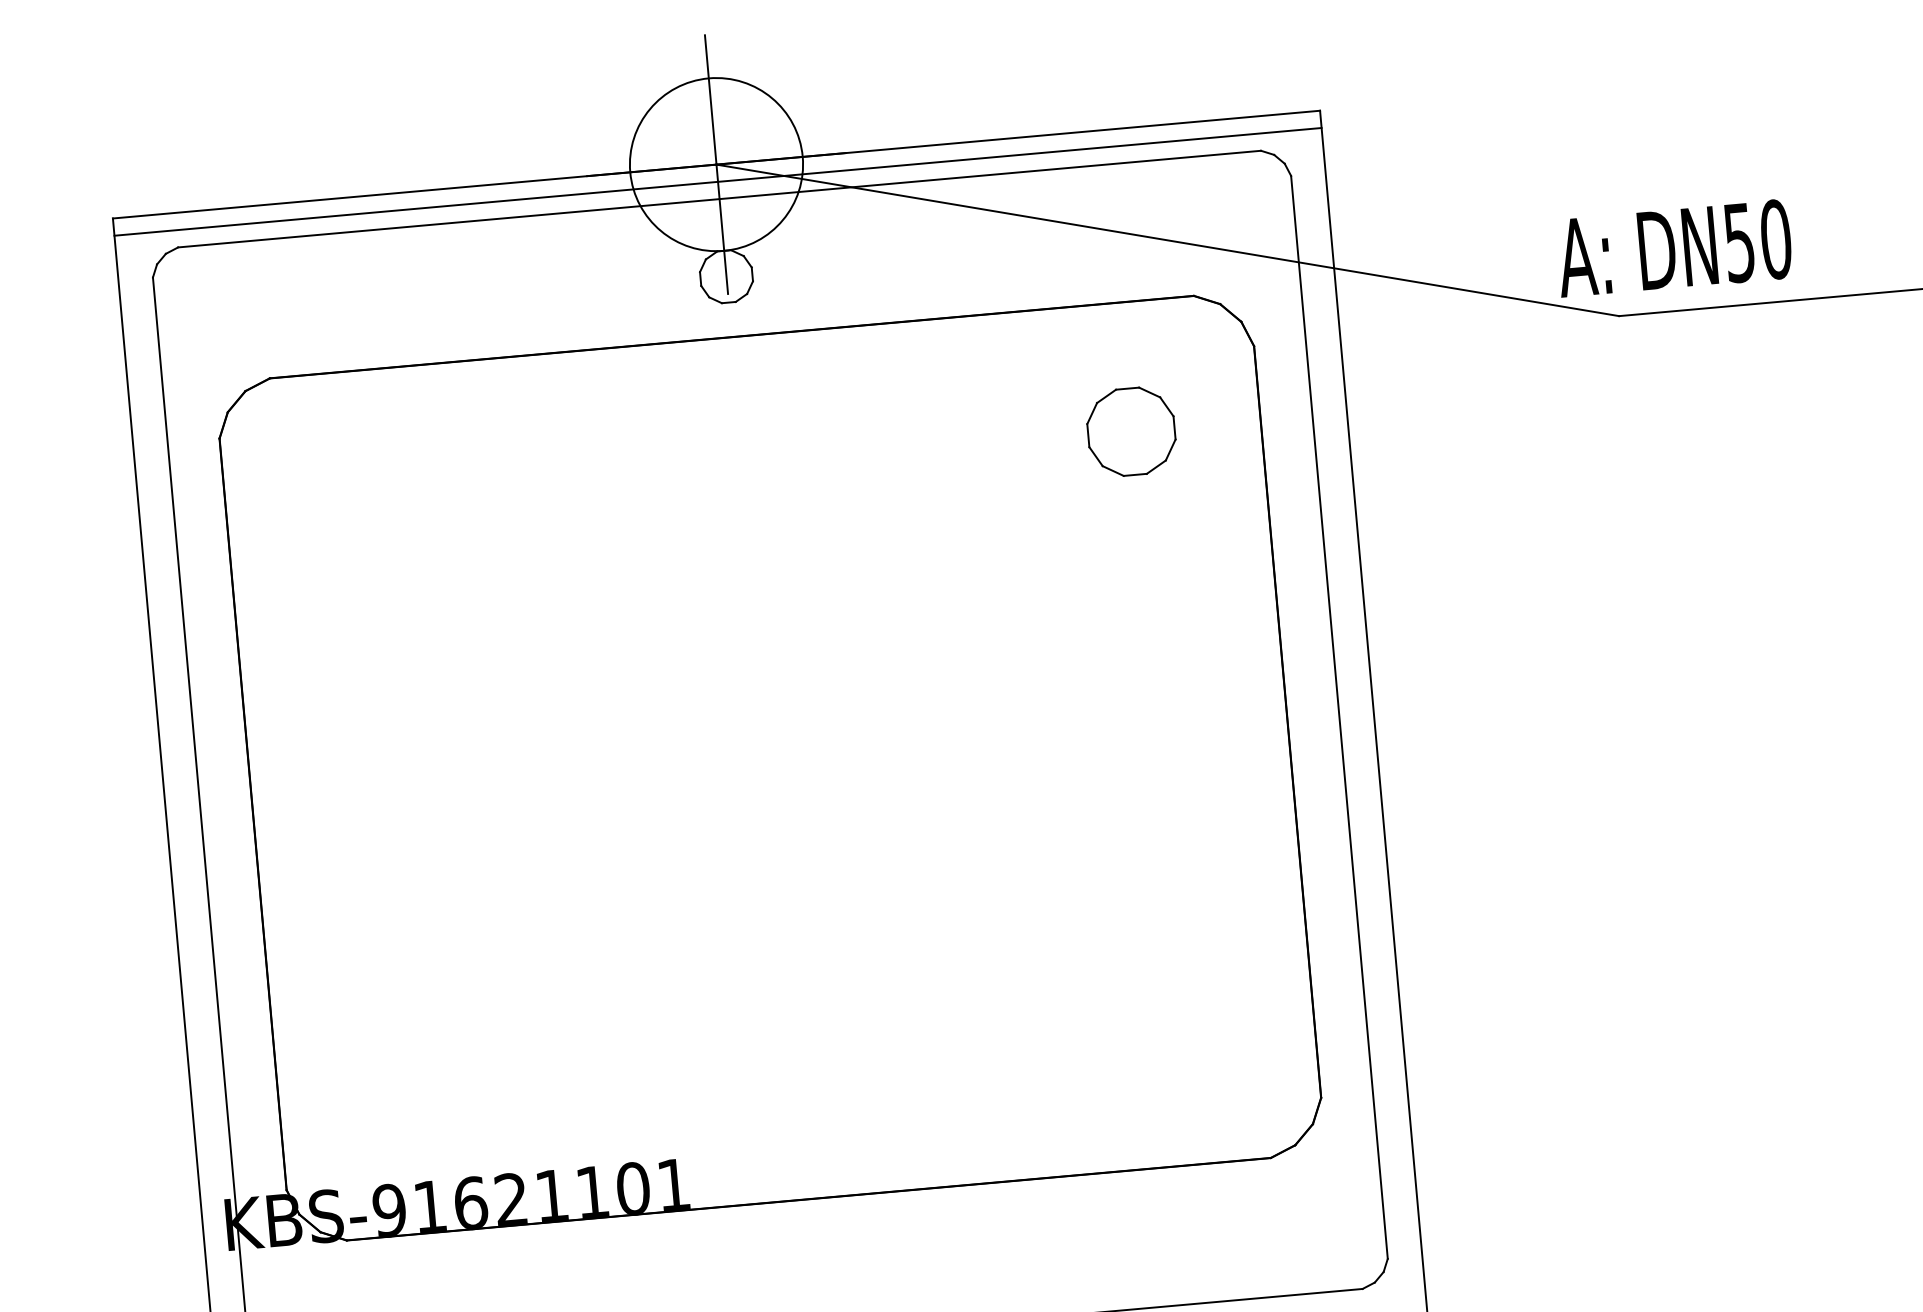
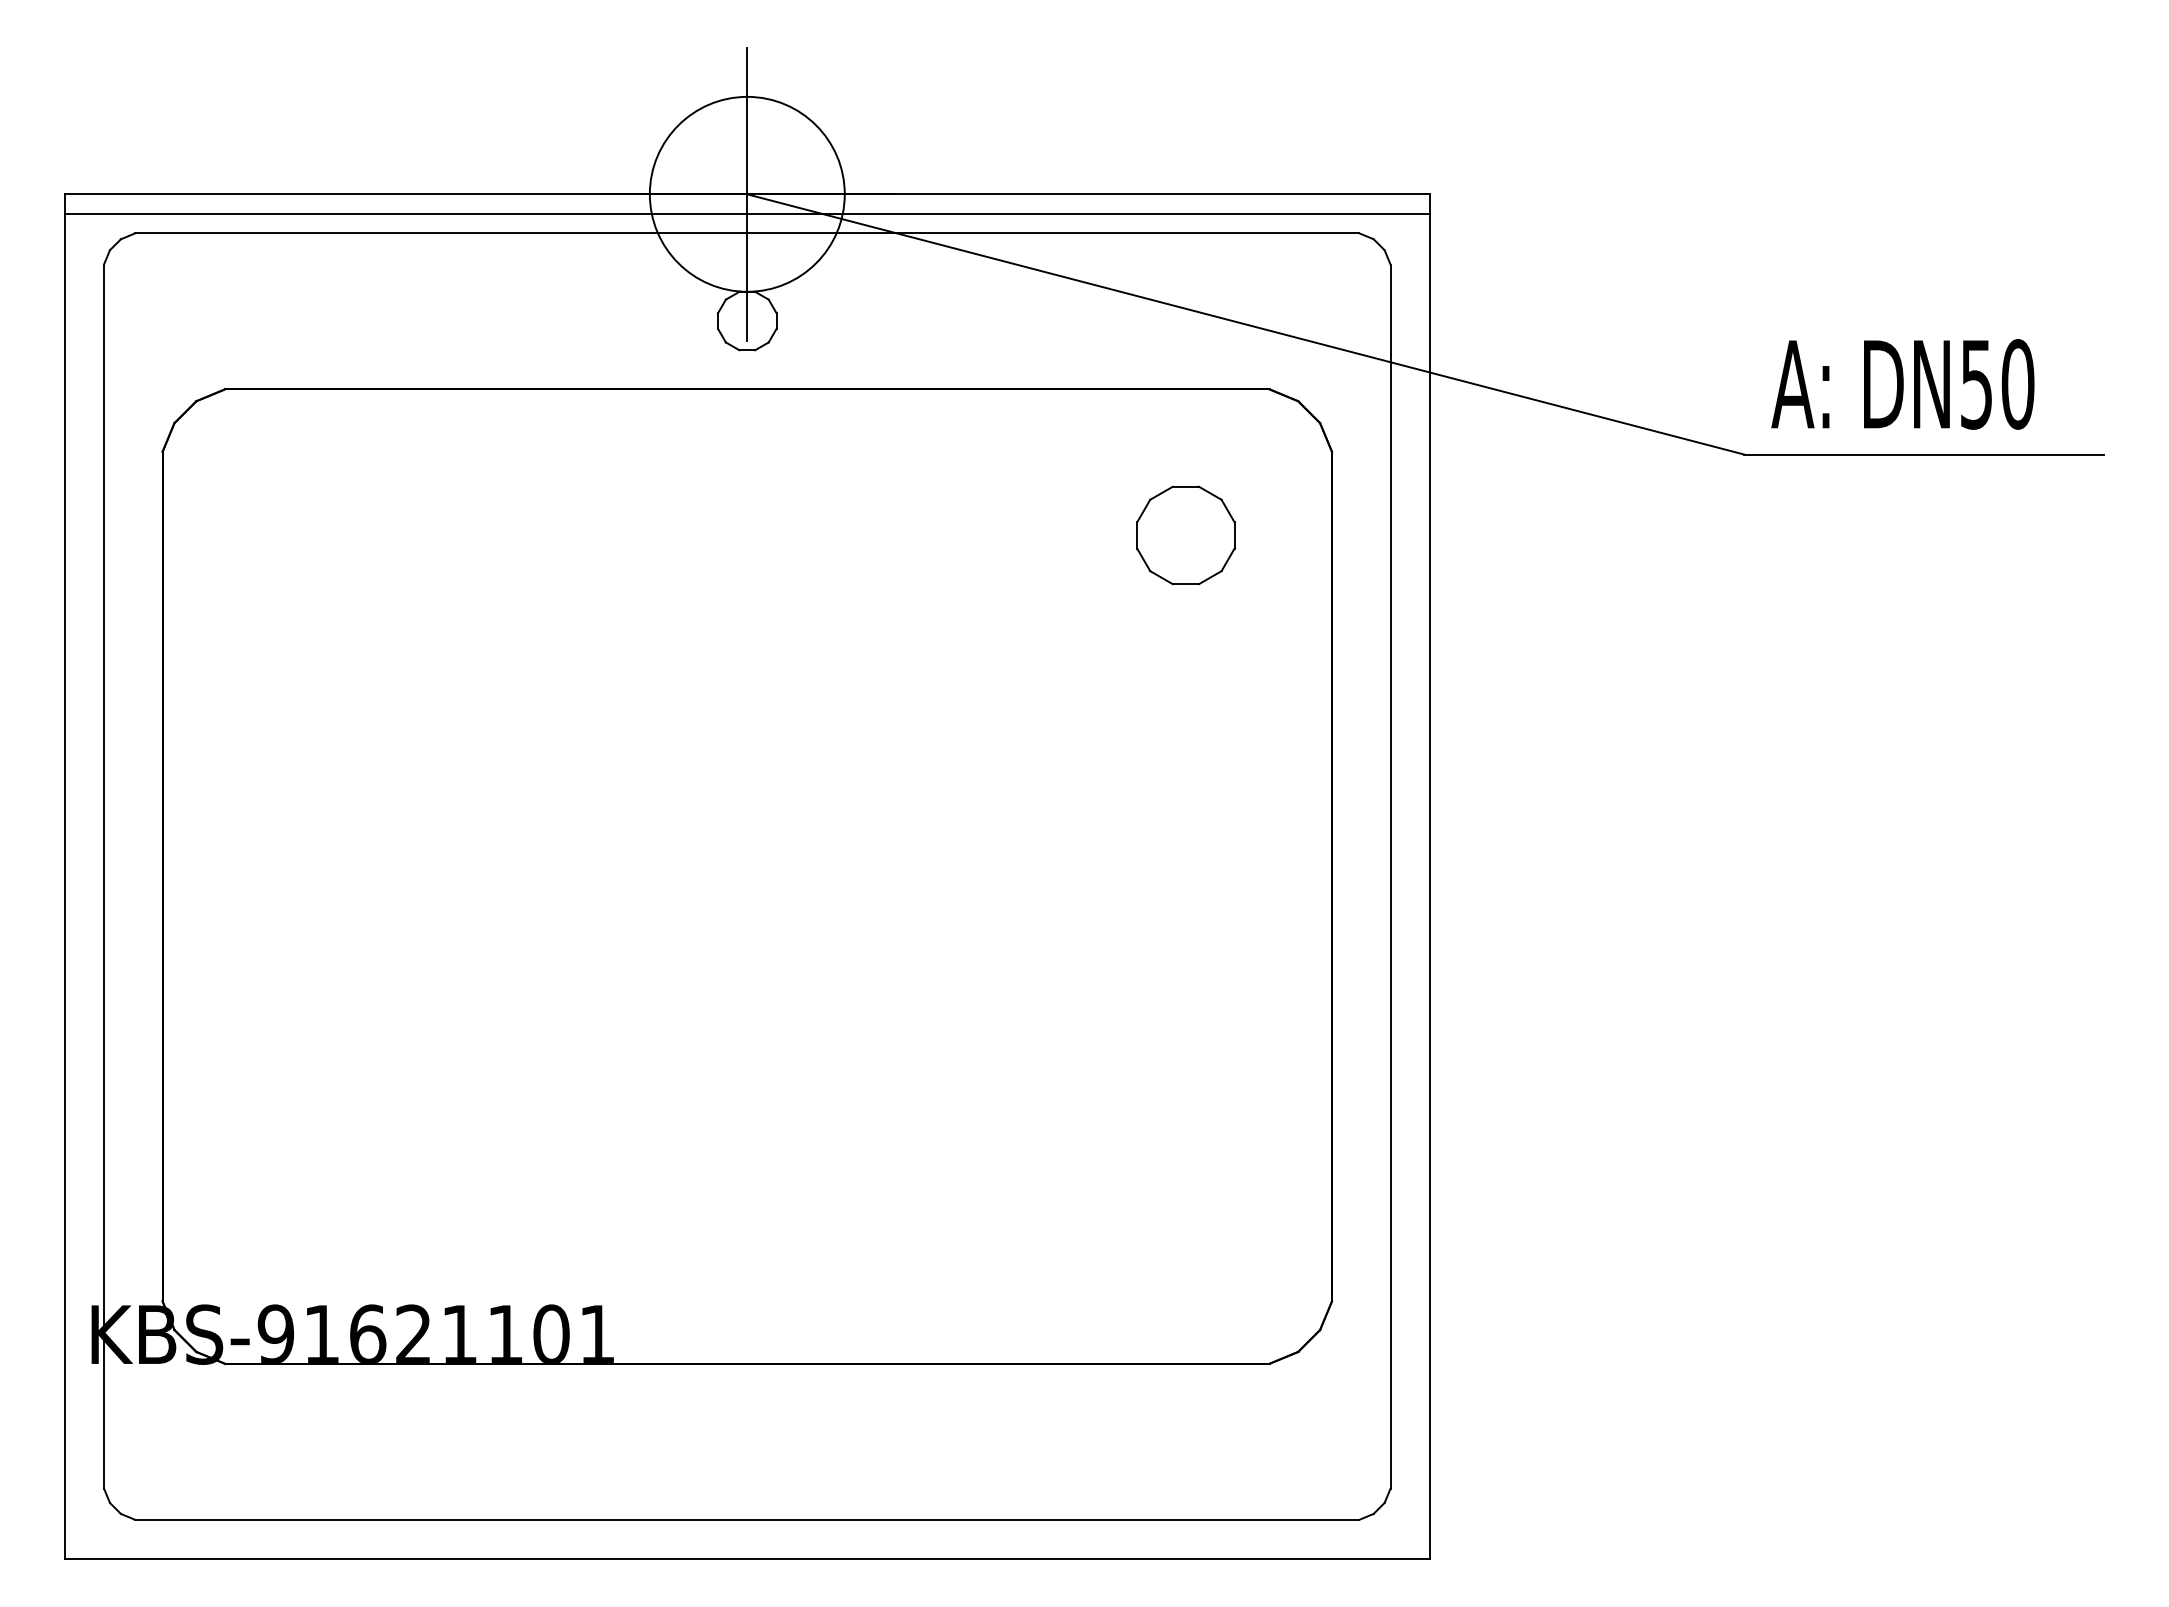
text: (1673, 248) -> (1902, 384), moved

